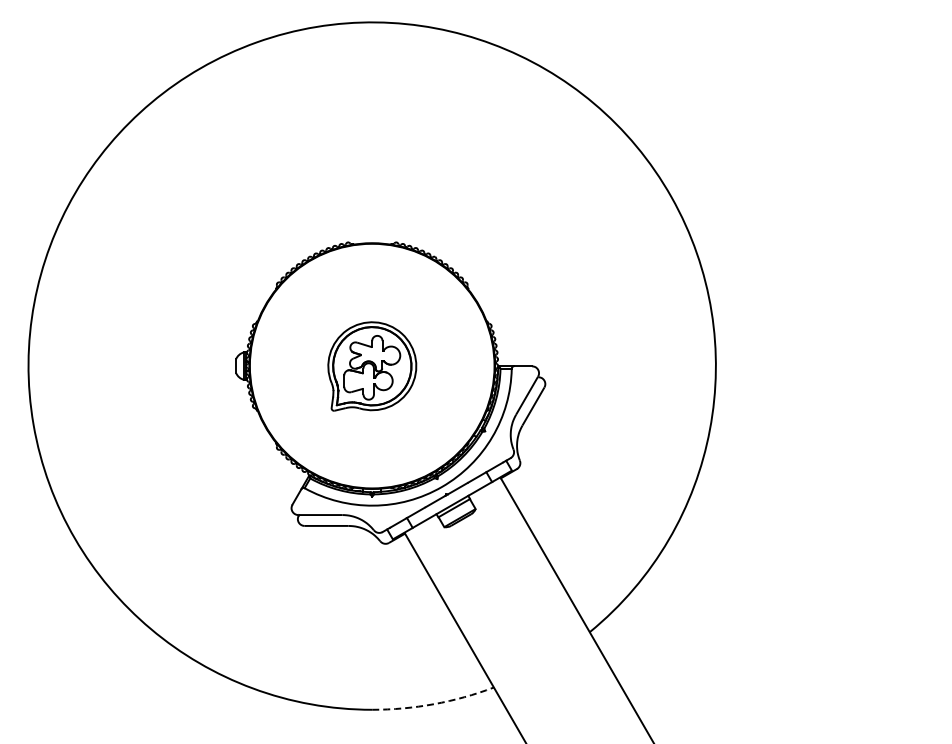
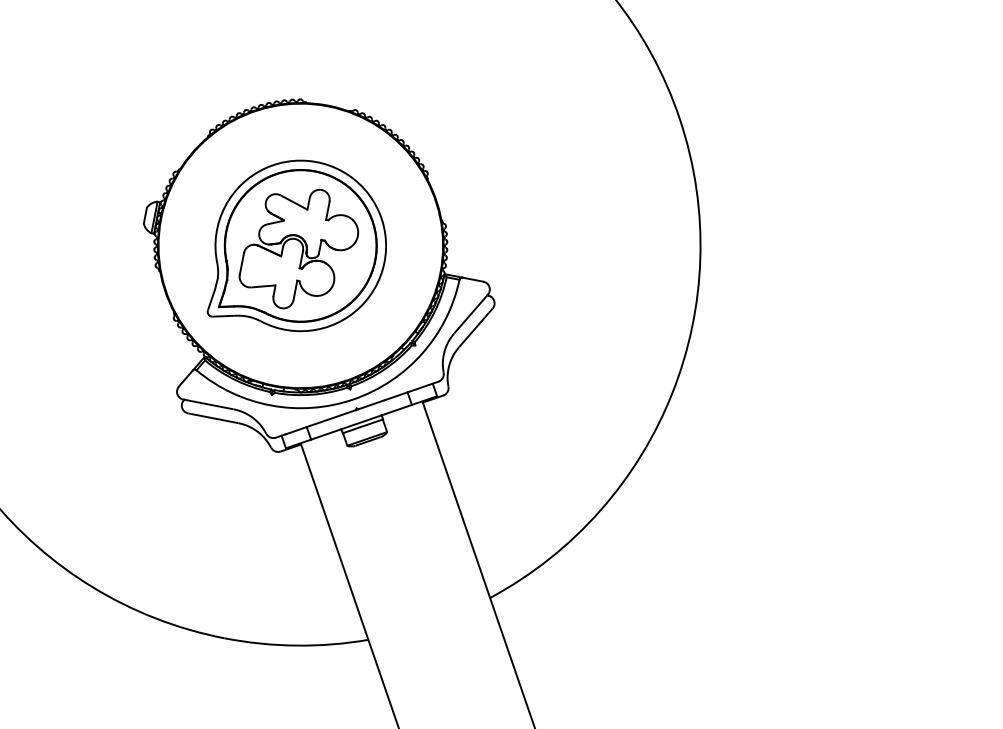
part: (372, 366) -> (301, 246), size x1.67
arc: (434, 704) -> (296, 646), dashed -> solid

